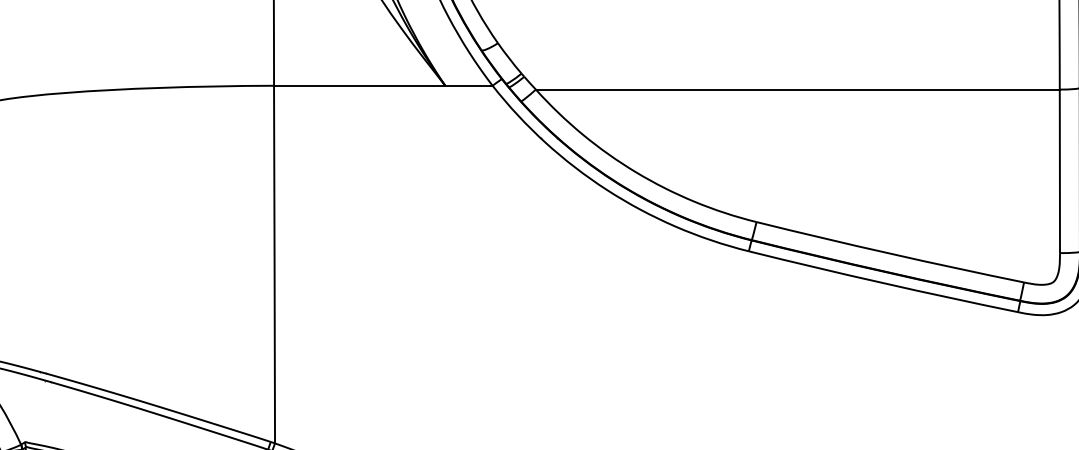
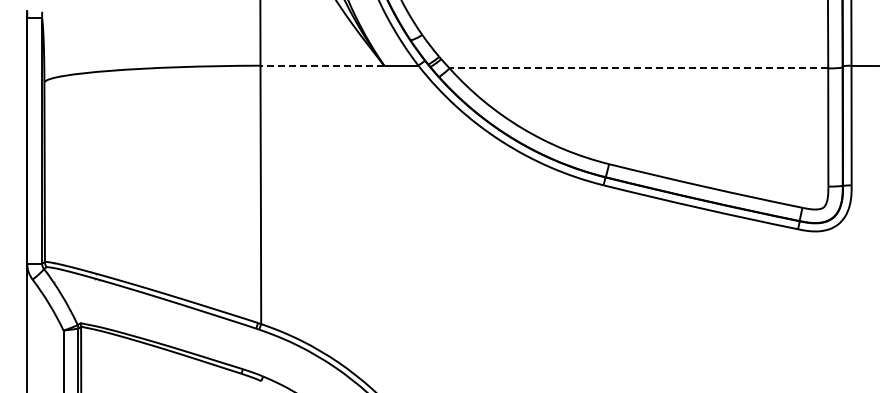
line: (359, 85) -> (322, 65), solid -> dashed
line: (797, 89) -> (638, 68), solid -> dashed

